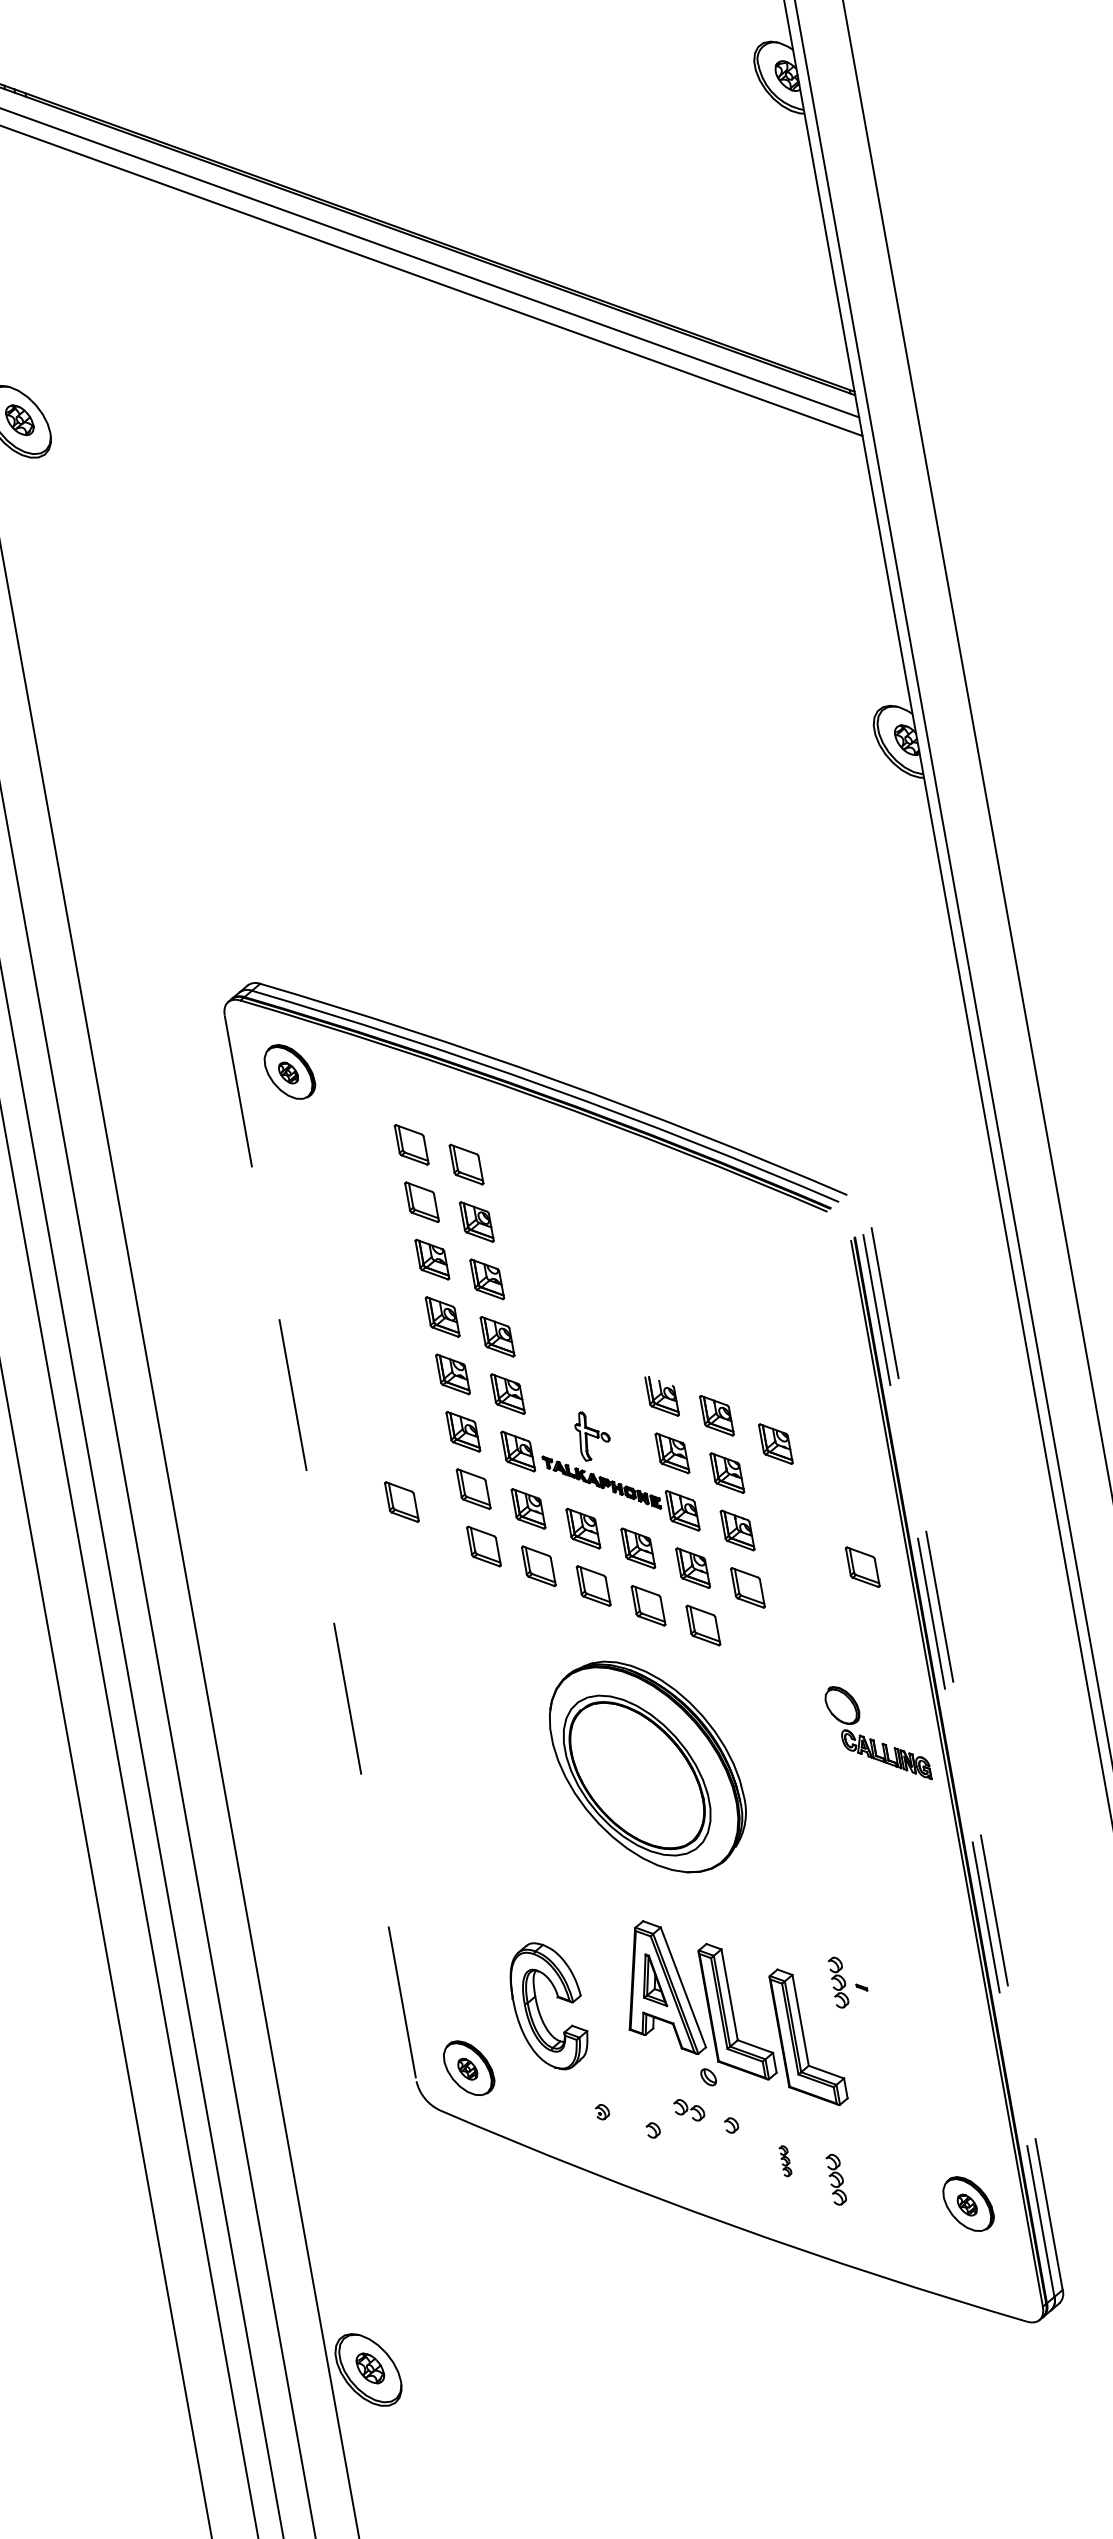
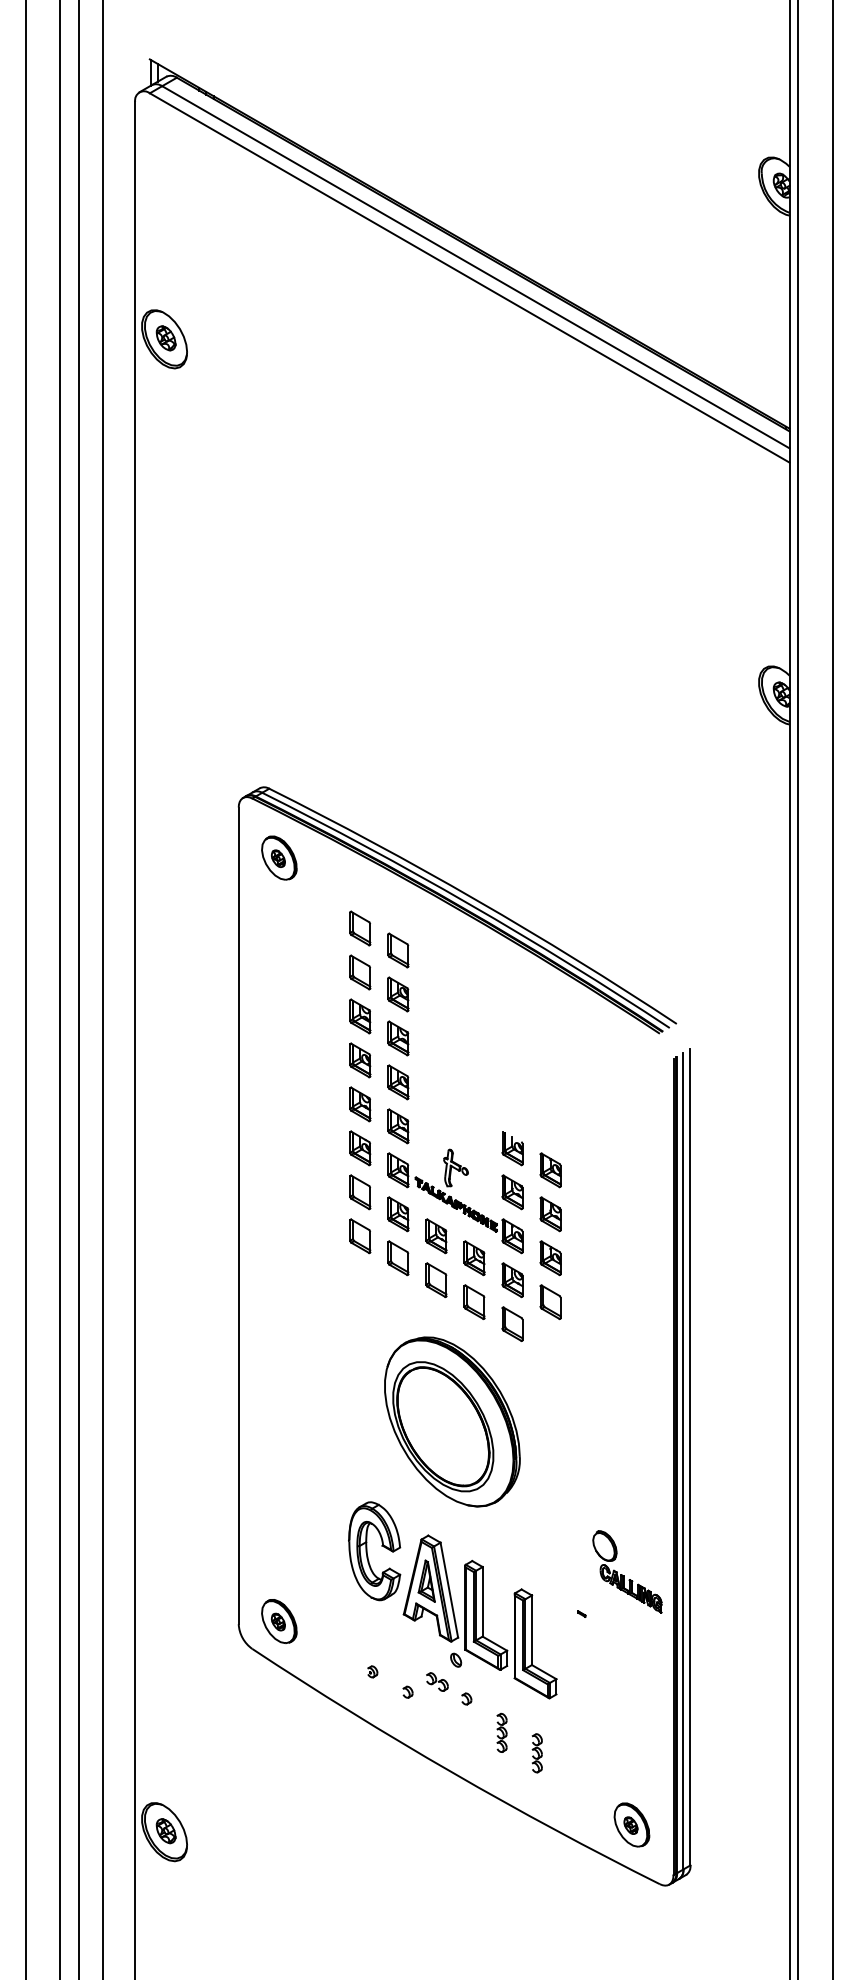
part: (775, 1444) -> (590, 1199), removed
part: (402, 1502) -> (305, 1192), removed
line: (320, 1549) -> (238, 1216), dashed -> solid
part: (862, 1567) -> (638, 1302), removed
part: (877, 1733) -> (627, 1571), moved
line: (966, 1756) -> (690, 1456), dashed -> solid
line: (958, 1763) -> (683, 1460), dashed -> solid
part: (837, 1983) -> (564, 1607), removed
part: (539, 2008) -> (367, 1551), moved
part: (784, 2160) -> (501, 1732), size x1.67
part: (967, 2203) -> (631, 1824), moved

